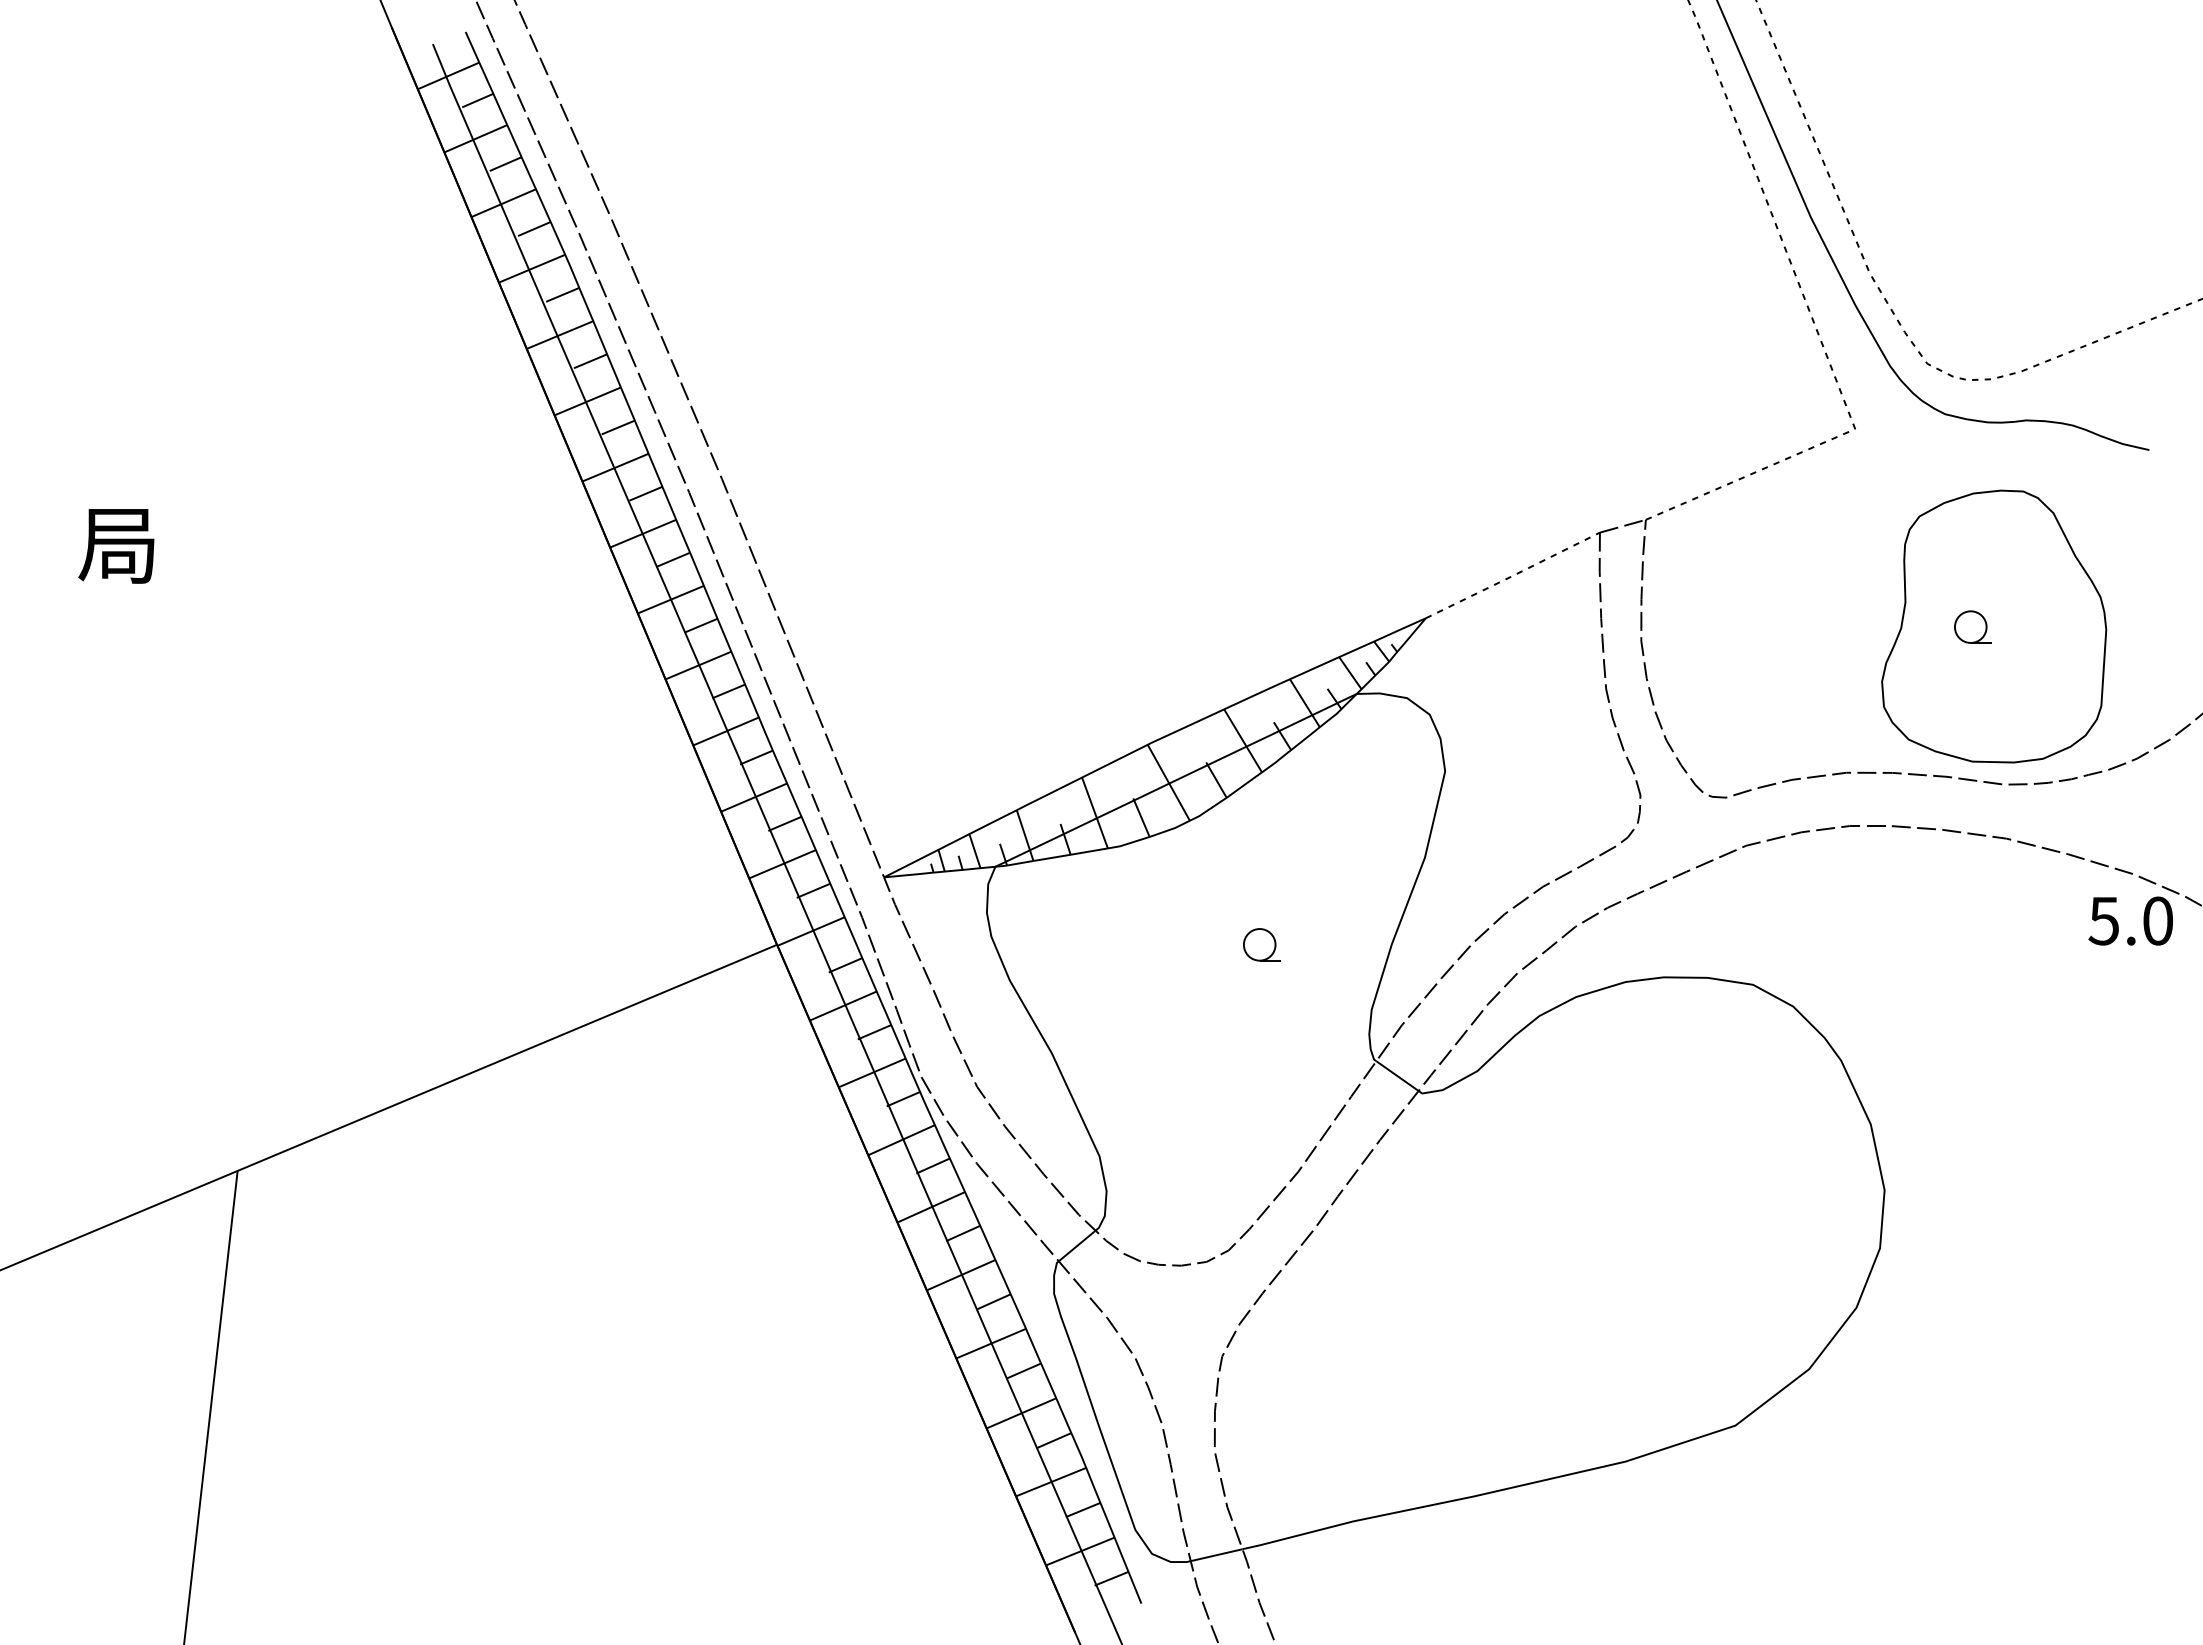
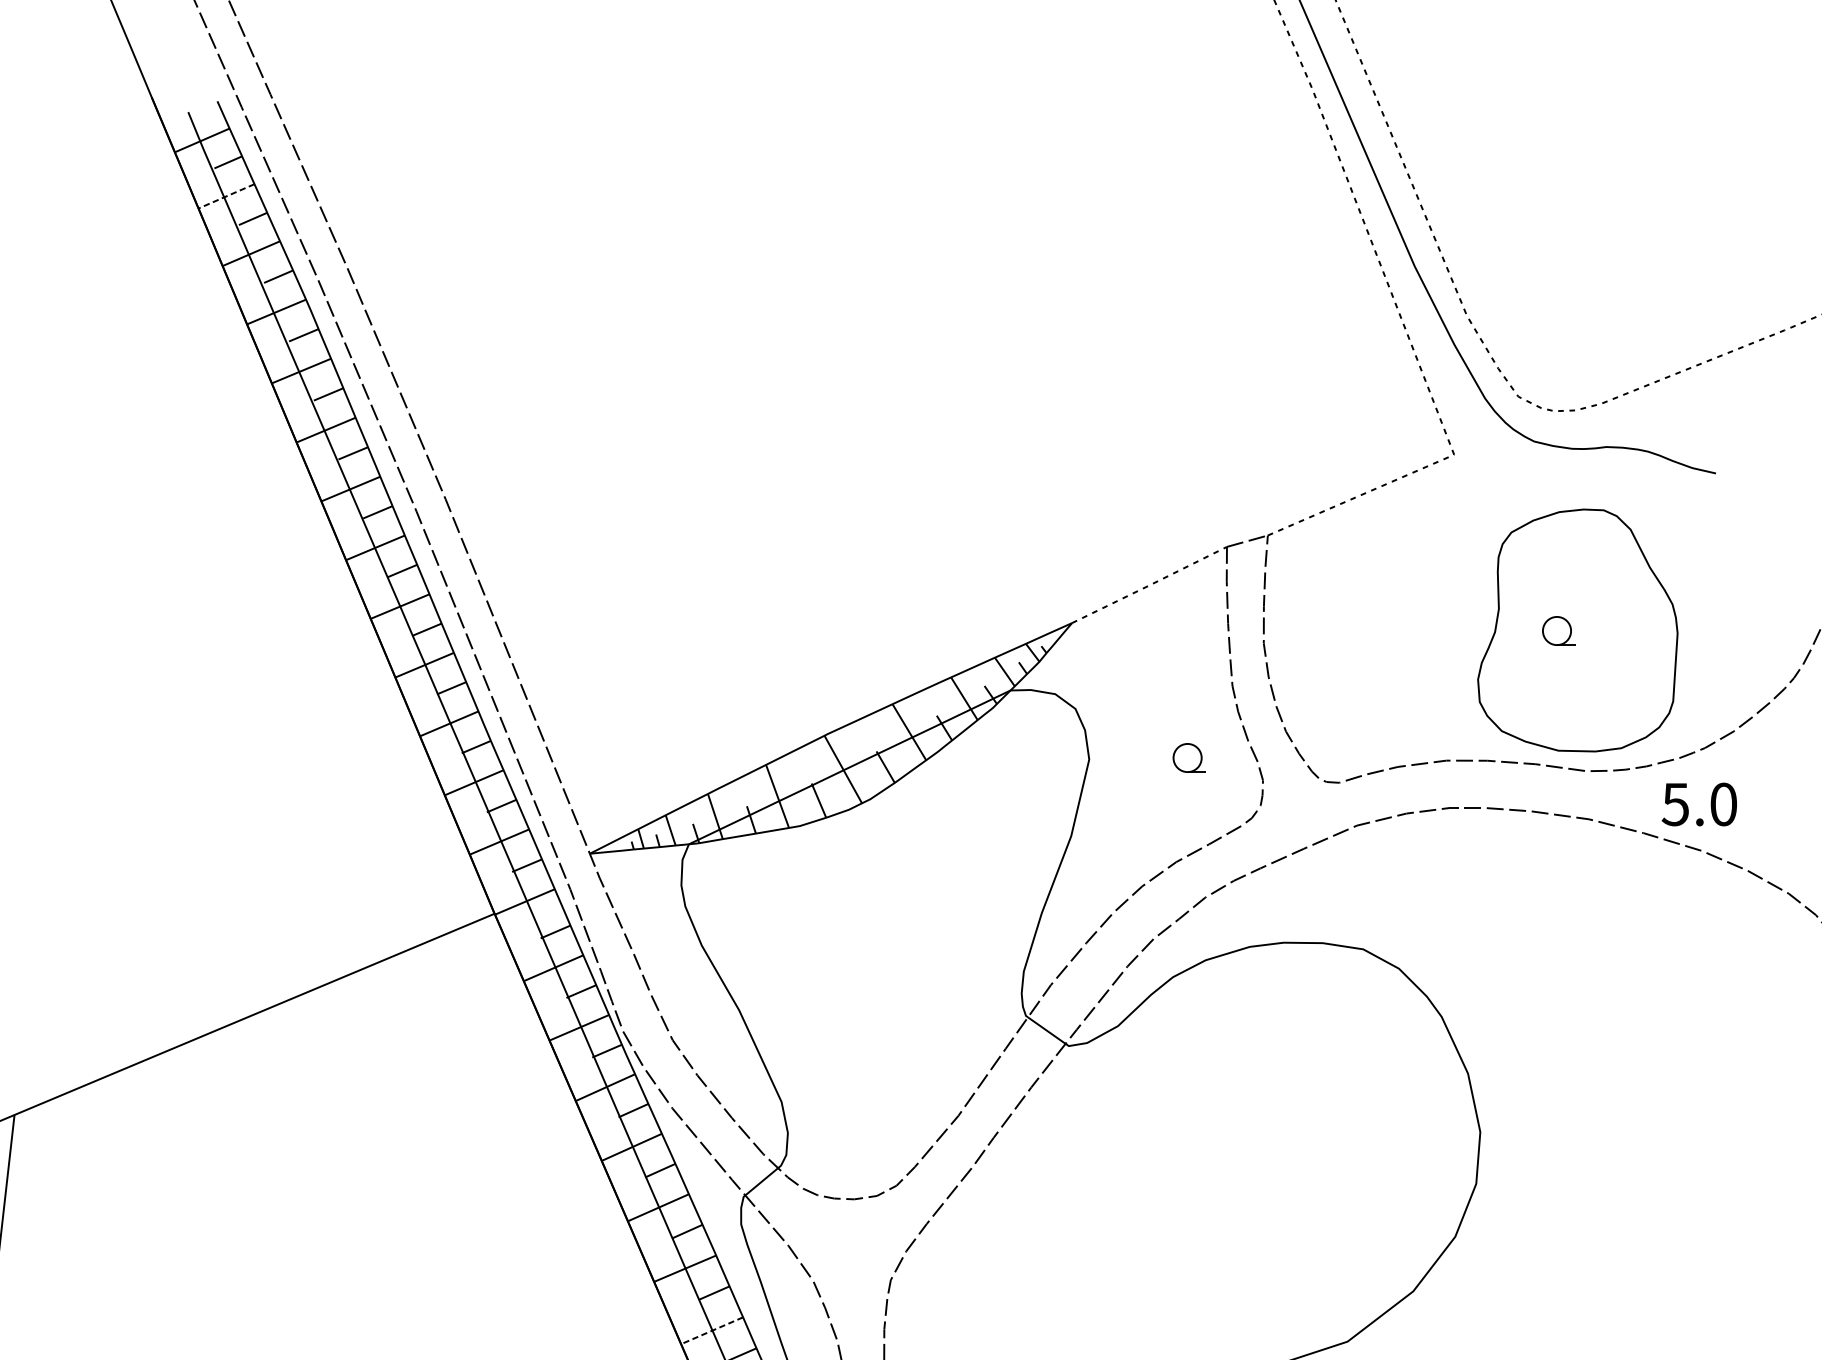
line: (475, 138) -> (226, 196), solid -> dashed
text: (2130, 920) -> (1699, 804), moved
part: (1261, 944) -> (1189, 757), moved
line: (1021, 1413) -> (712, 1330), solid -> dashed

